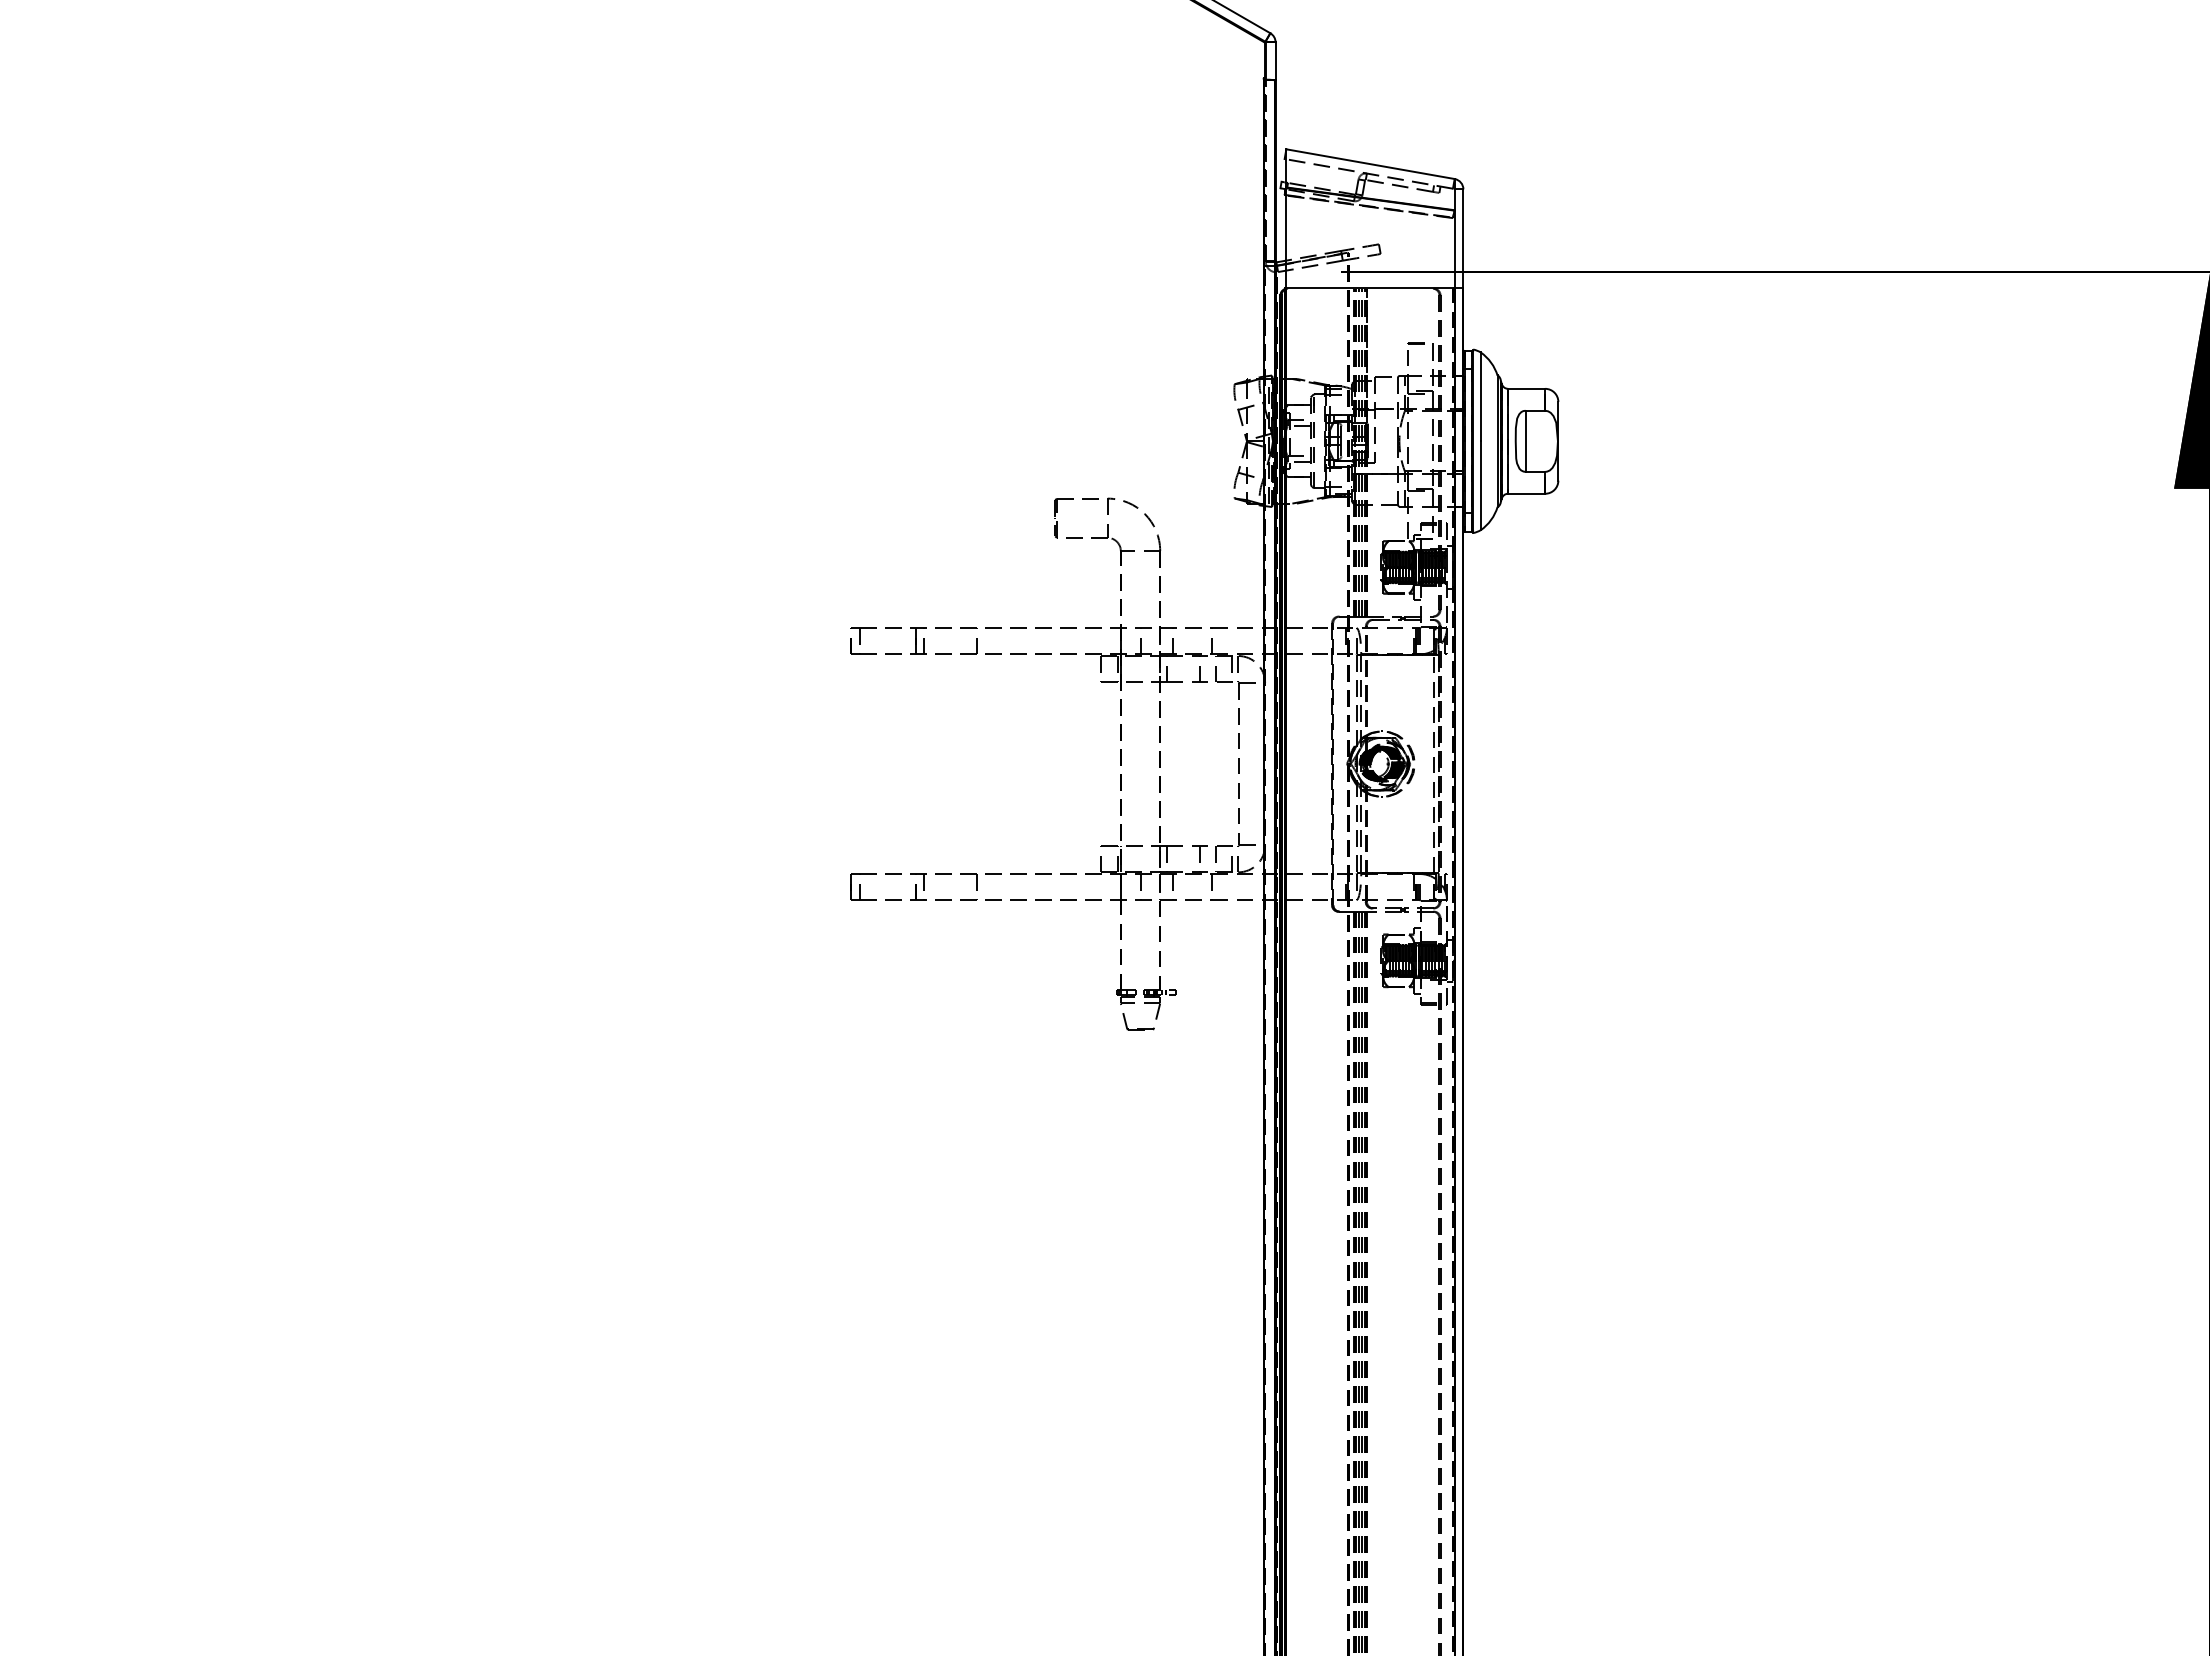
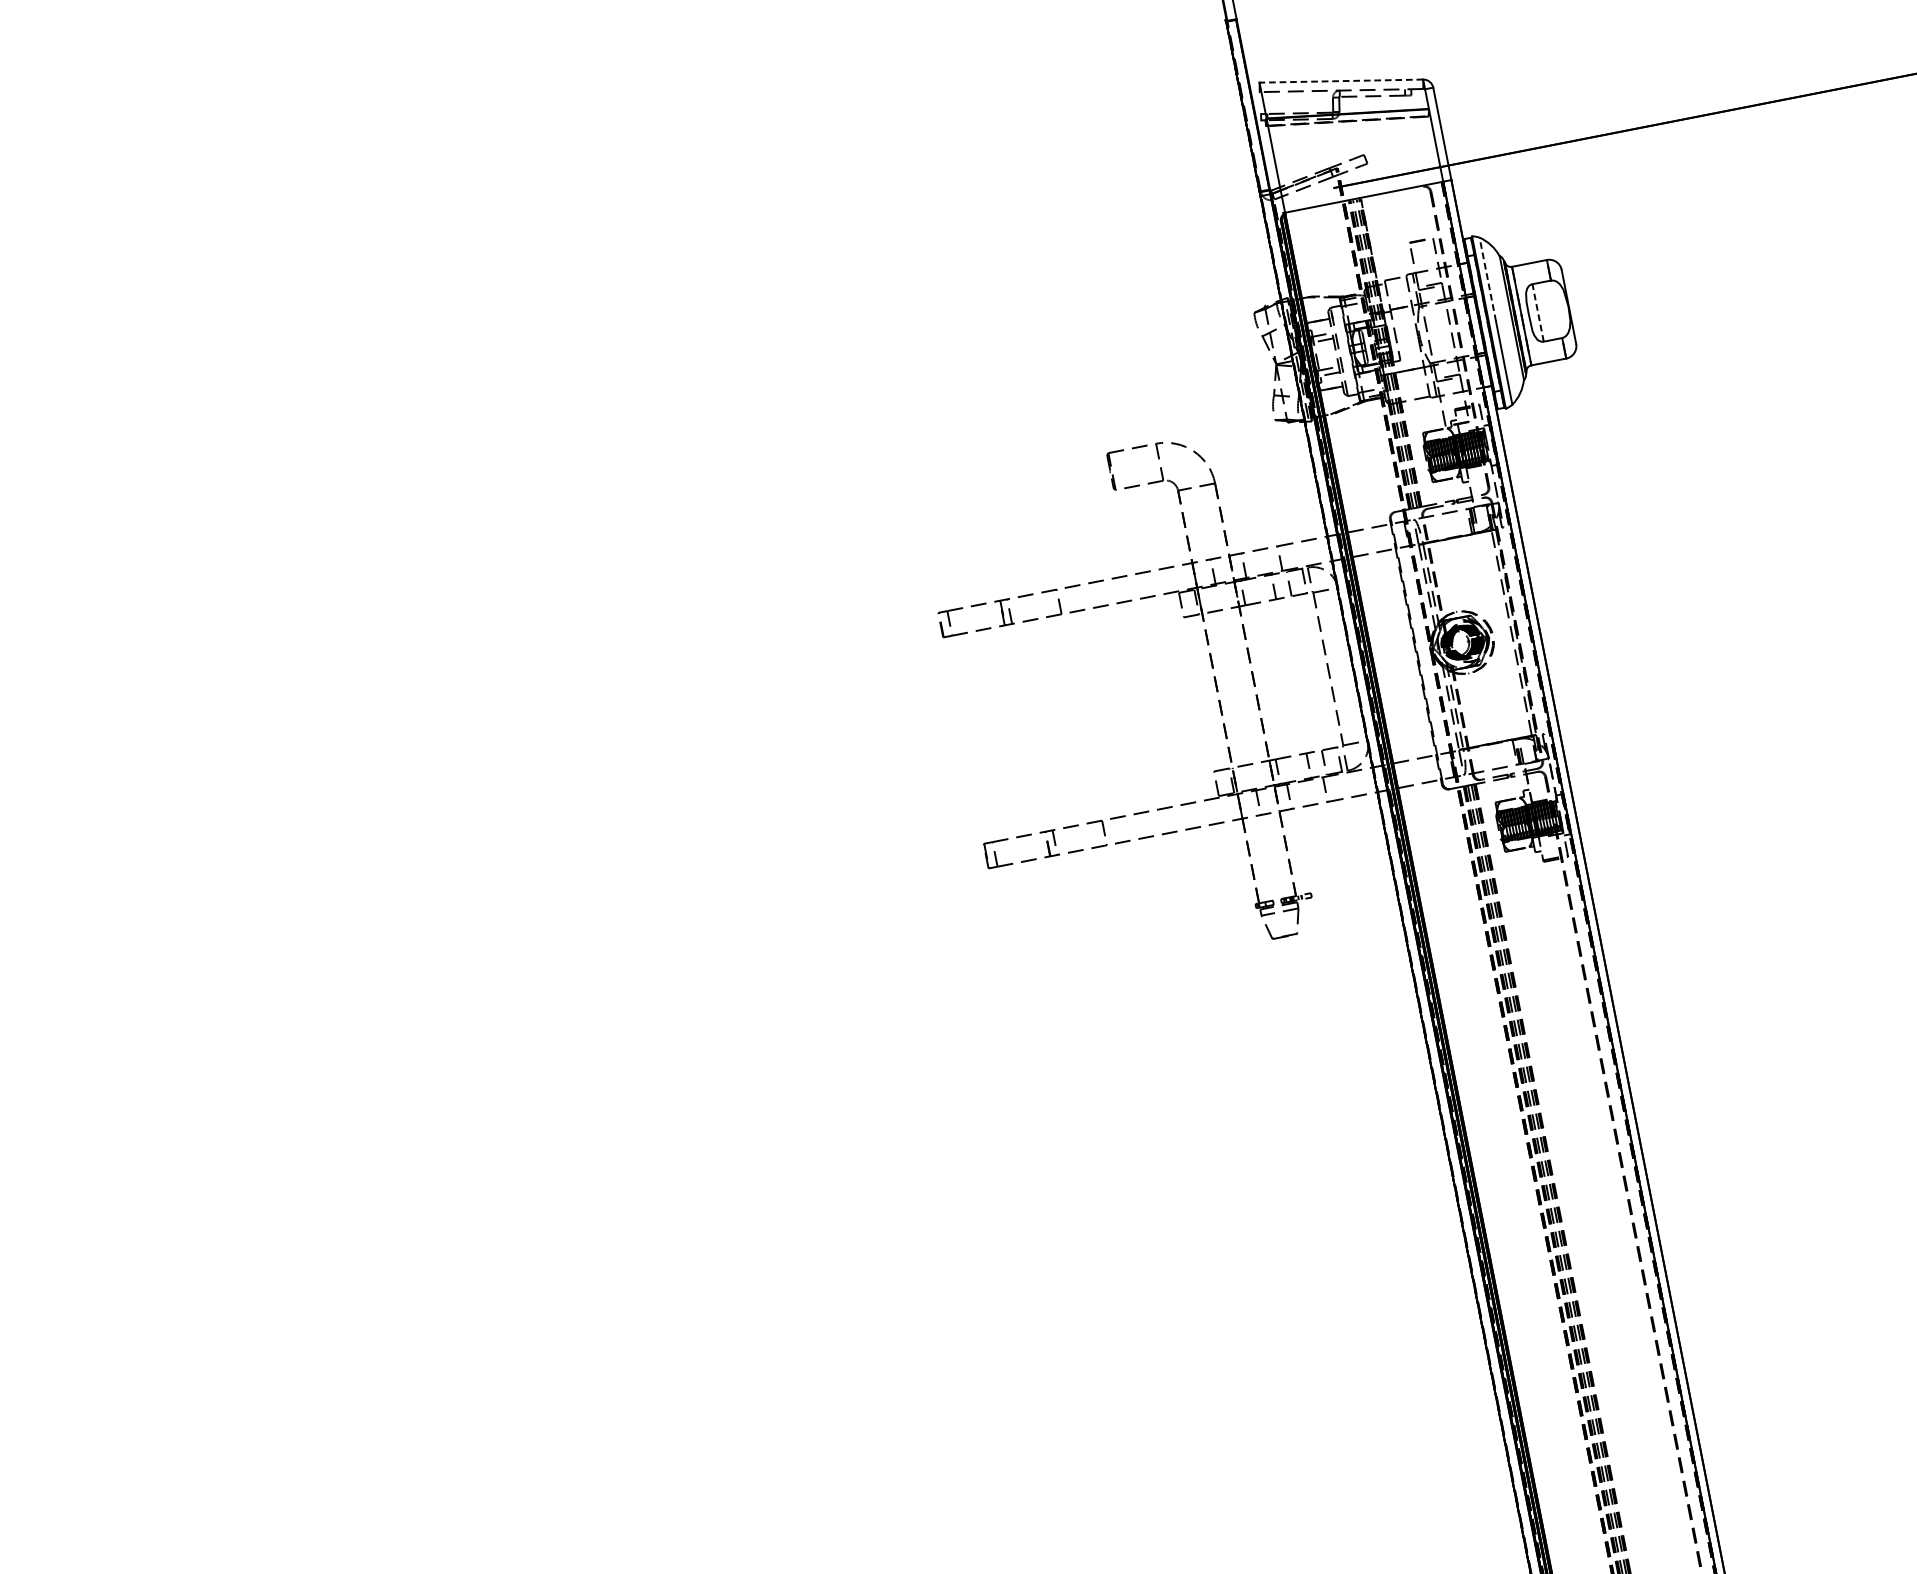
line: (1370, 164) -> (1341, 81), solid -> dashed
line: (1480, 396) -> (1487, 279), solid -> dashed
line: (1525, 441) -> (1538, 313), solid -> dashed

